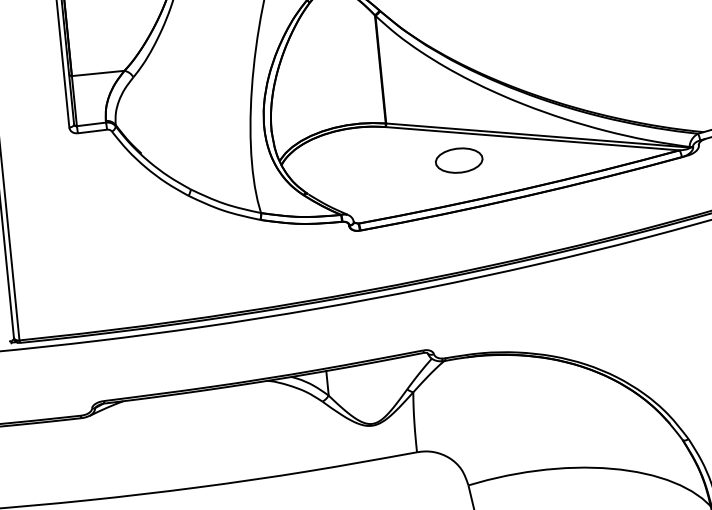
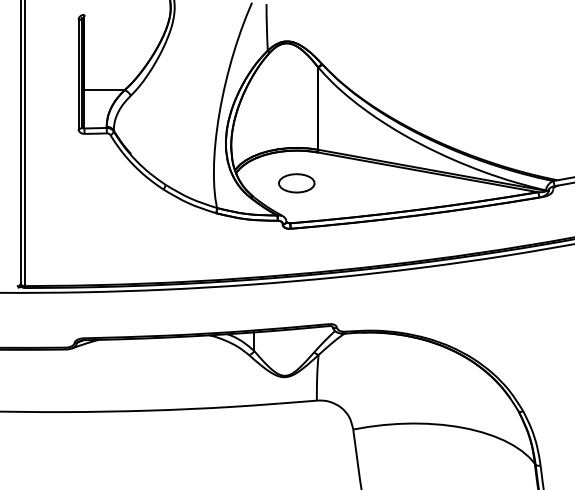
part: (458, 160) -> (296, 183), moved

